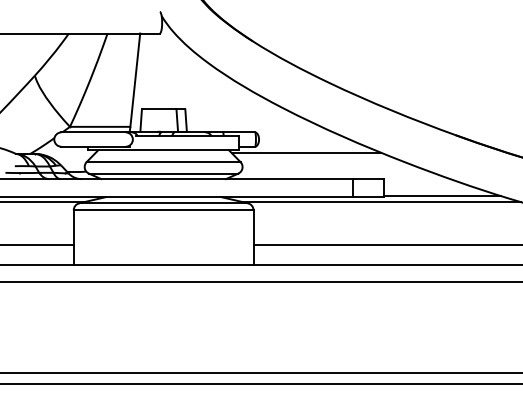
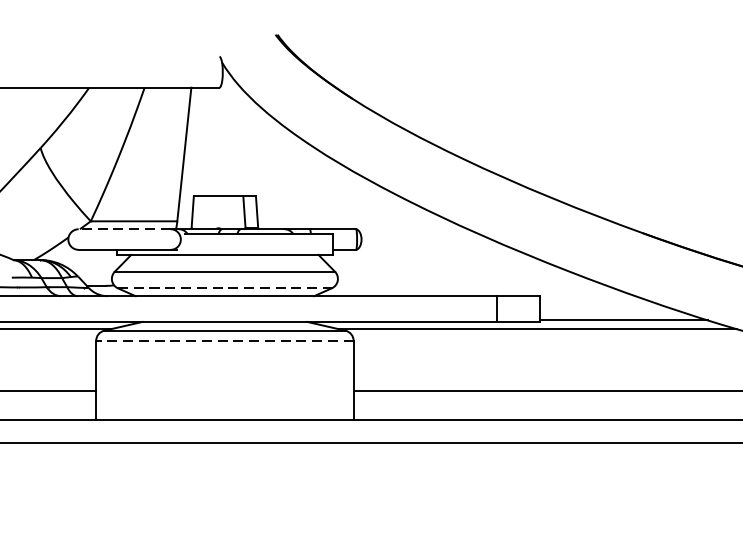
line: (93, 132) -> (124, 229), solid -> dashed
line: (306, 152) -> (429, 258), removed
line: (163, 173) -> (224, 288), solid -> dashed
line: (163, 210) -> (224, 341), solid -> dashed

